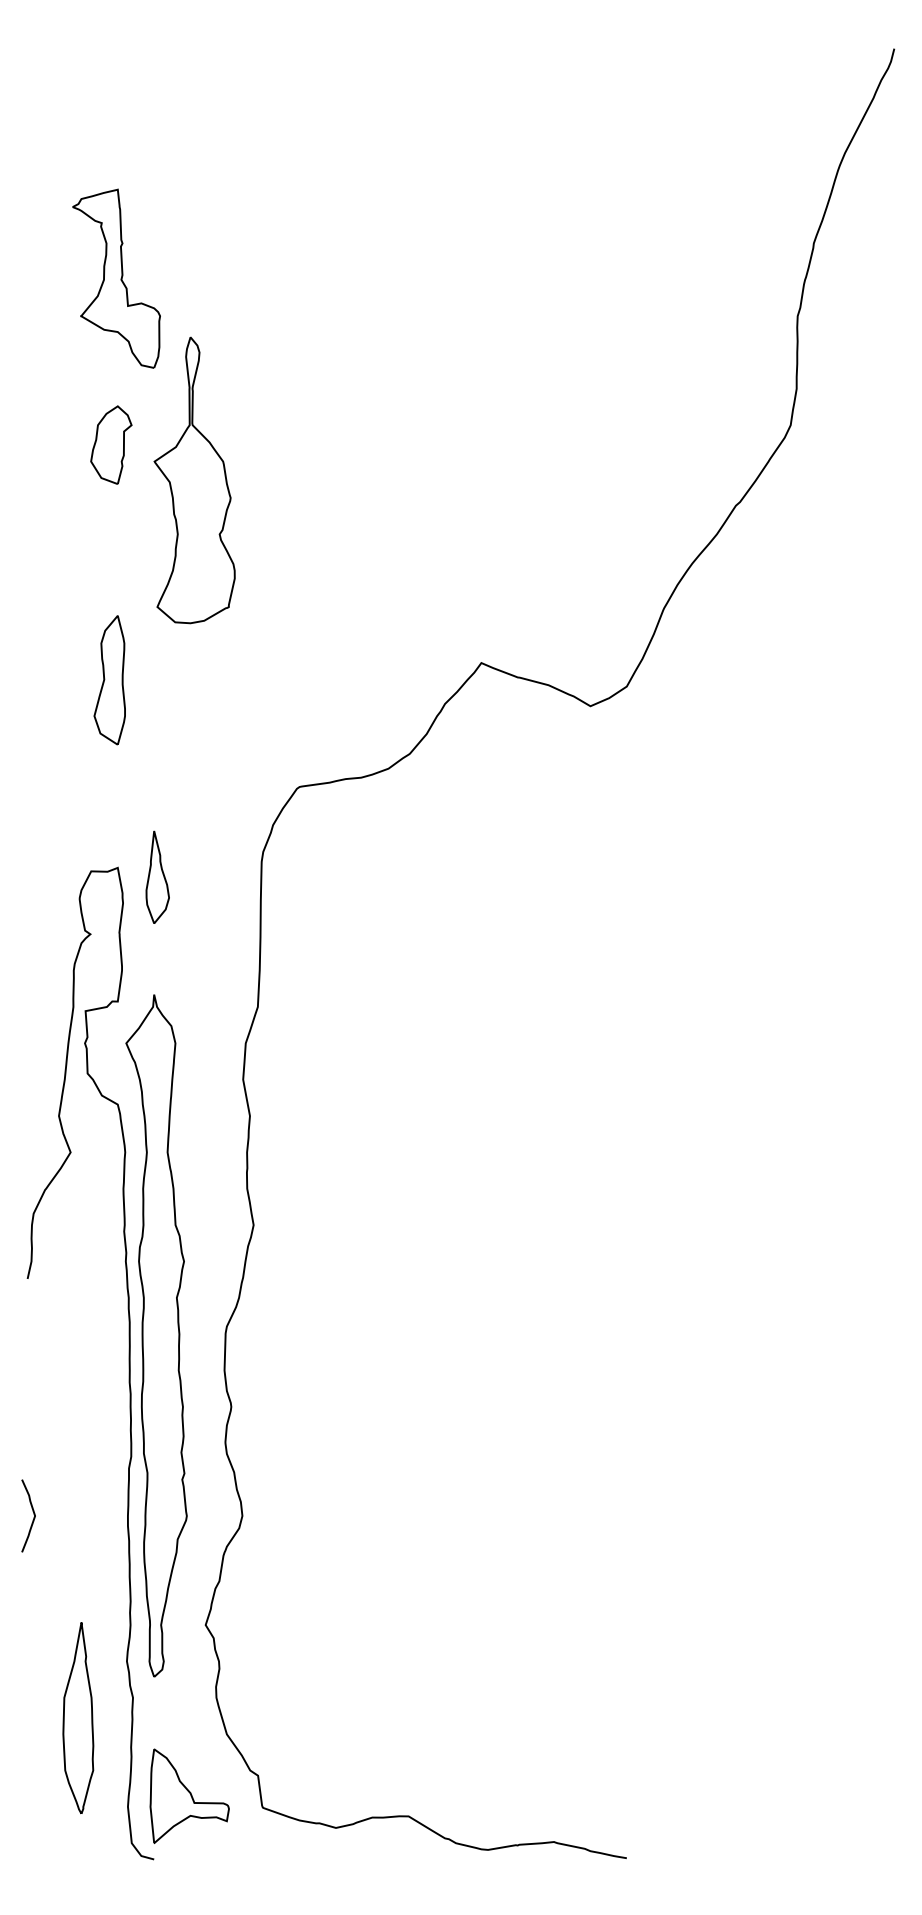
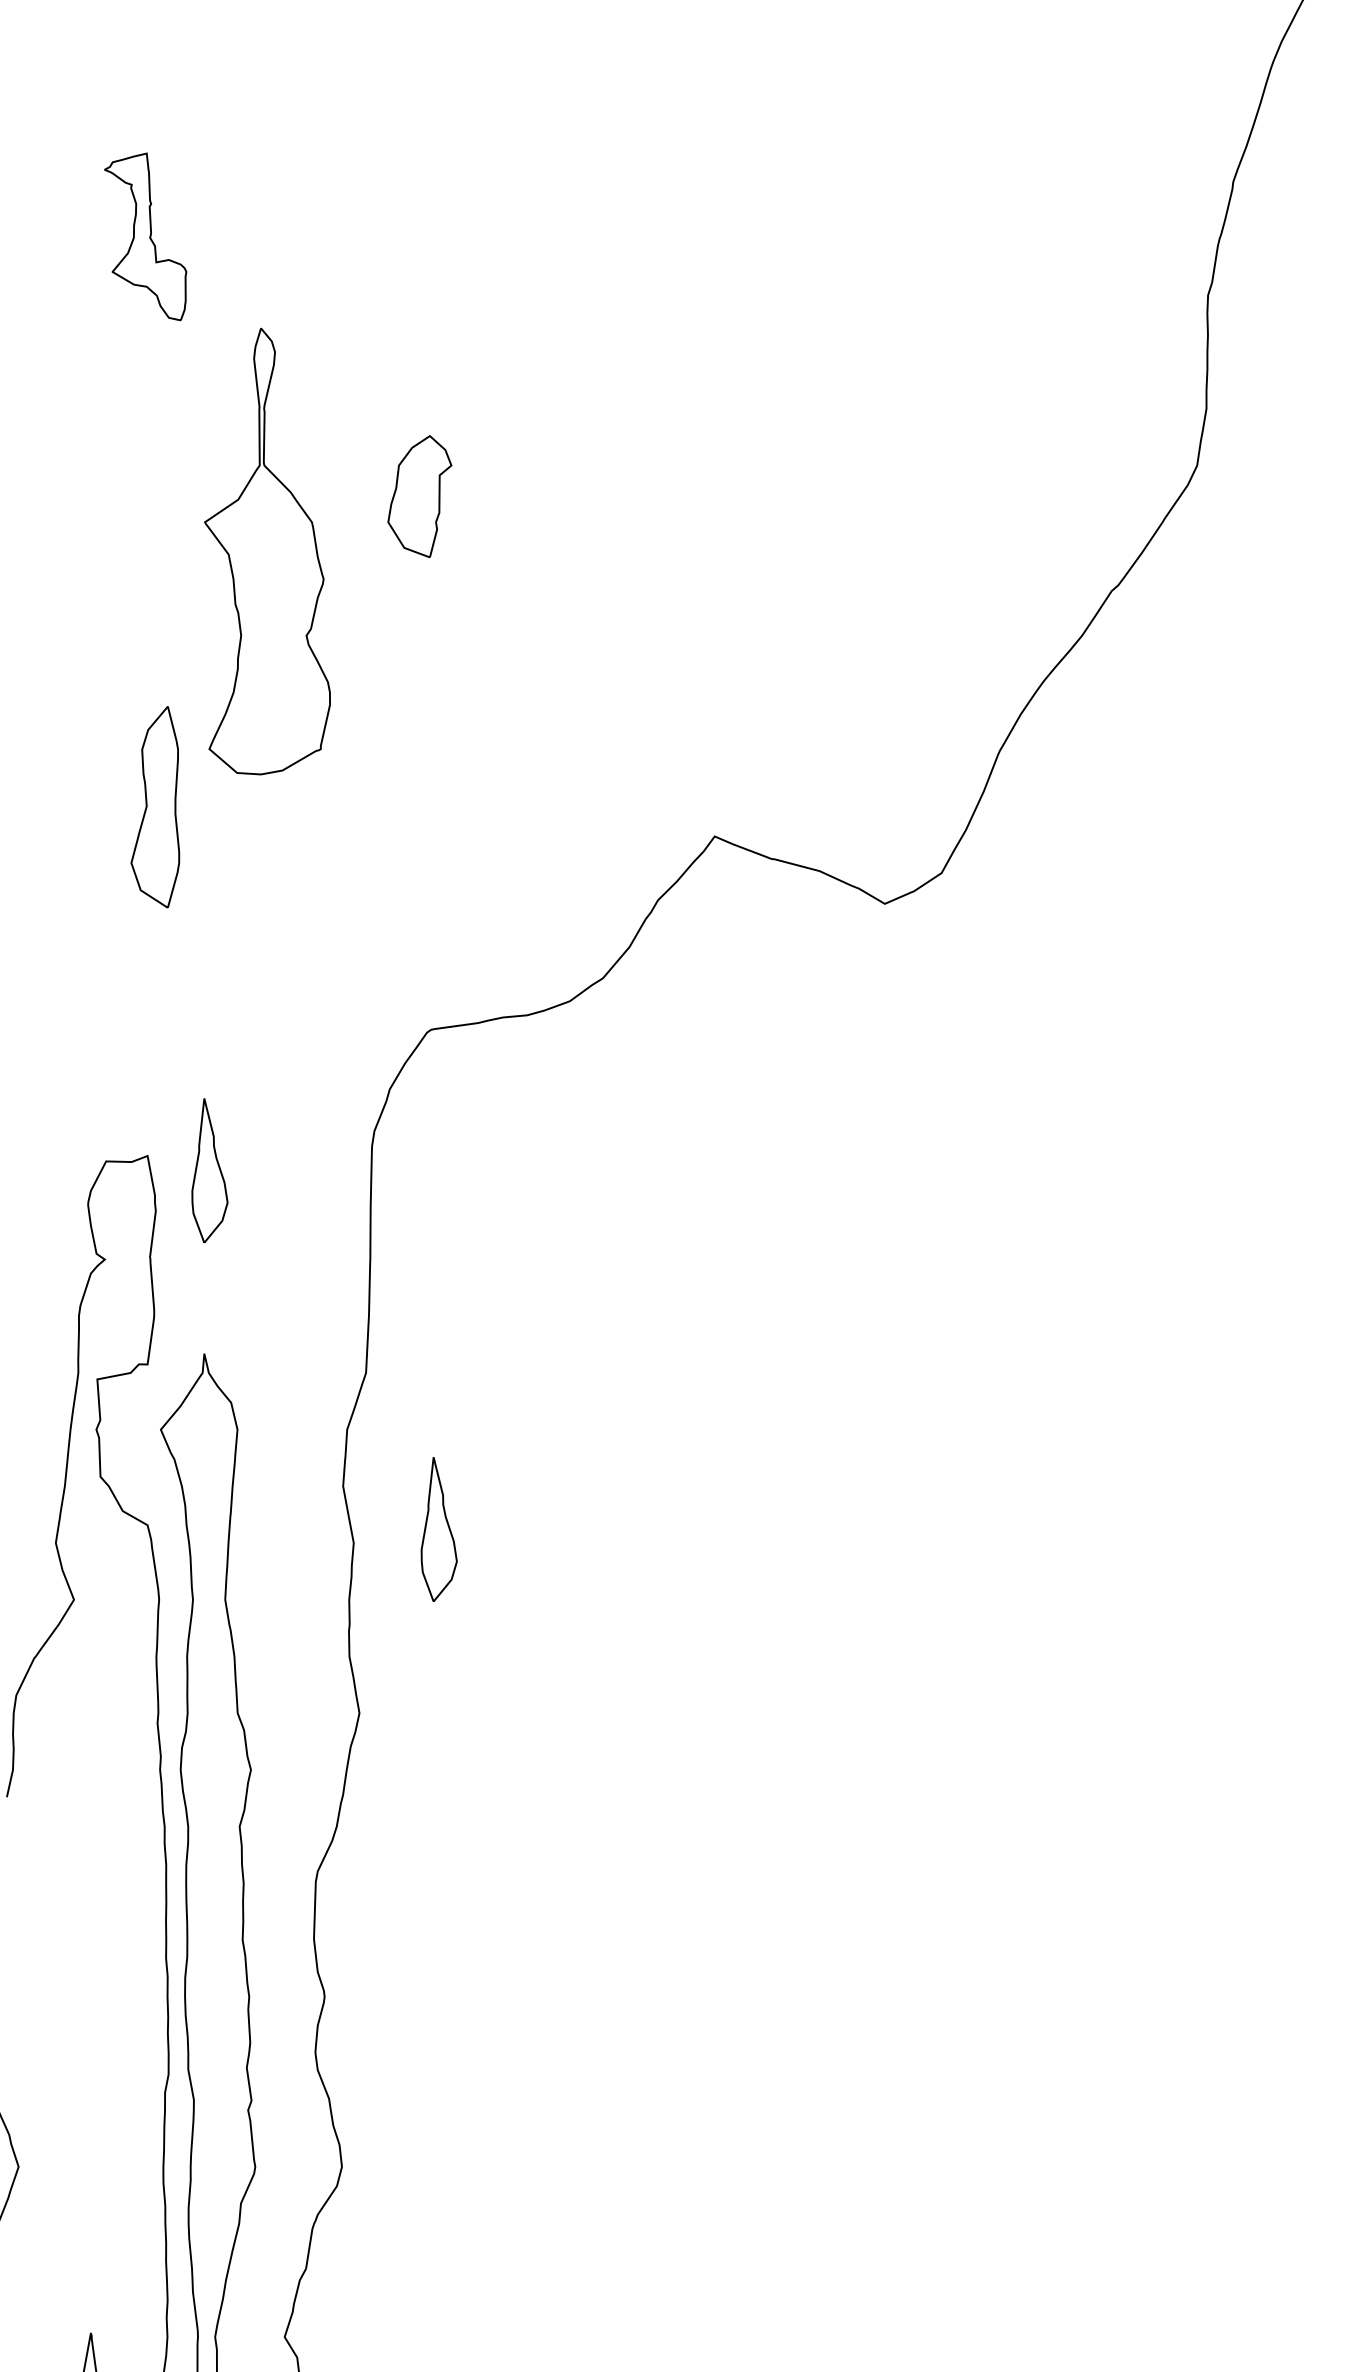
part: (116, 278) -> (145, 236), size x0.6
part: (111, 444) -> (420, 495), moved
part: (109, 680) -> (154, 807), moved
part: (304, 1106) -> (438, 1528), added

